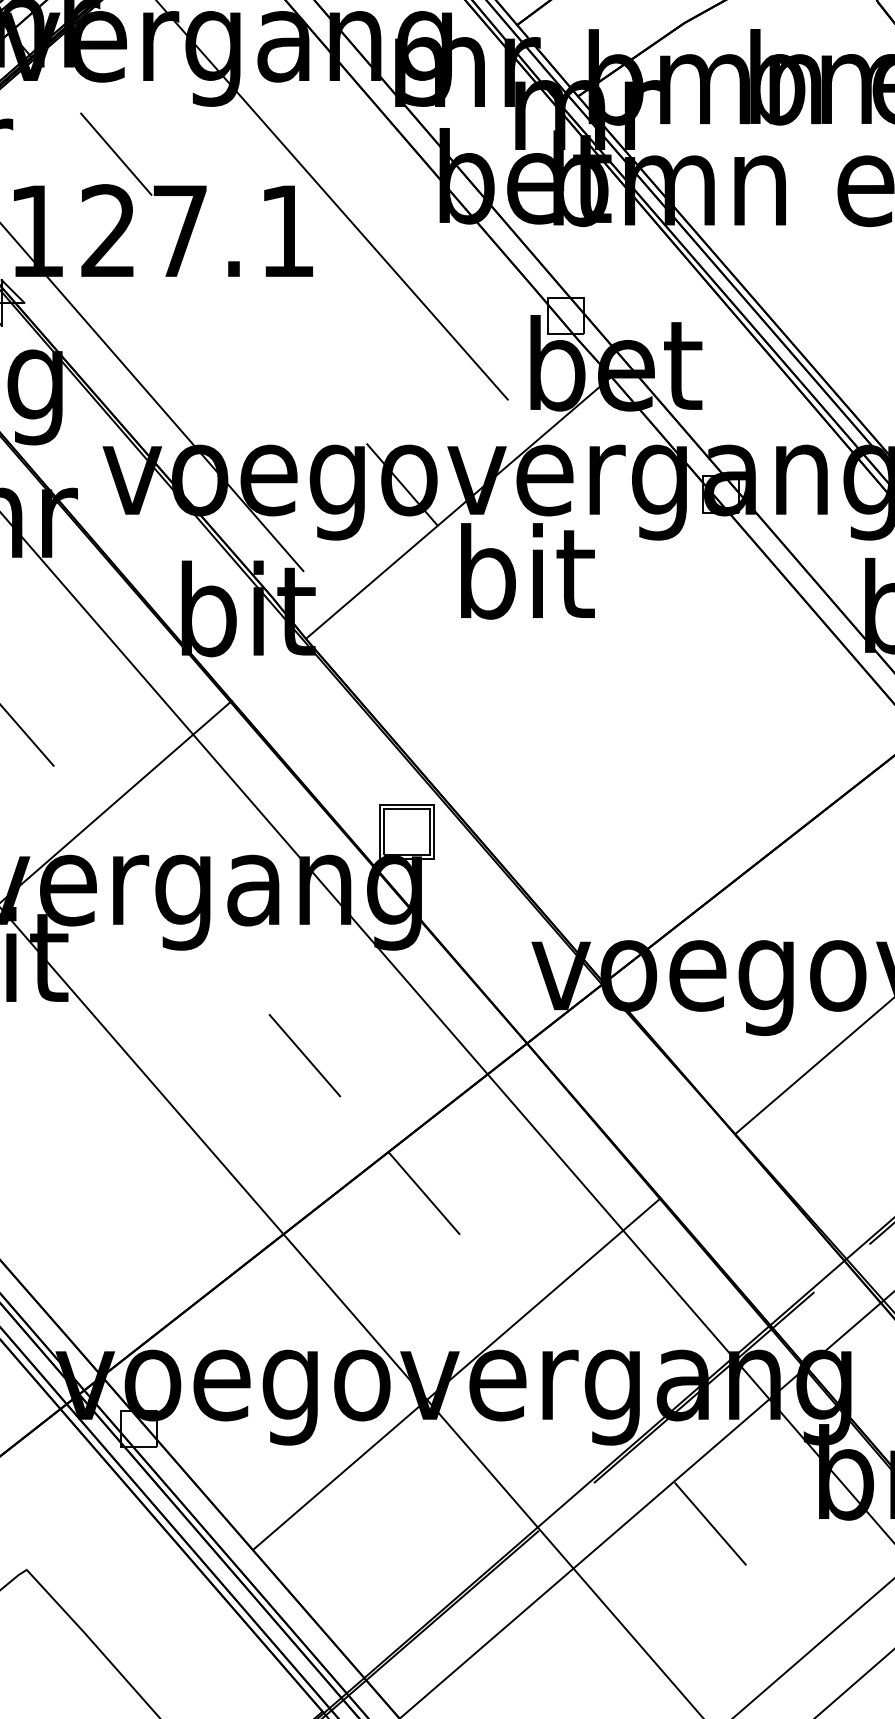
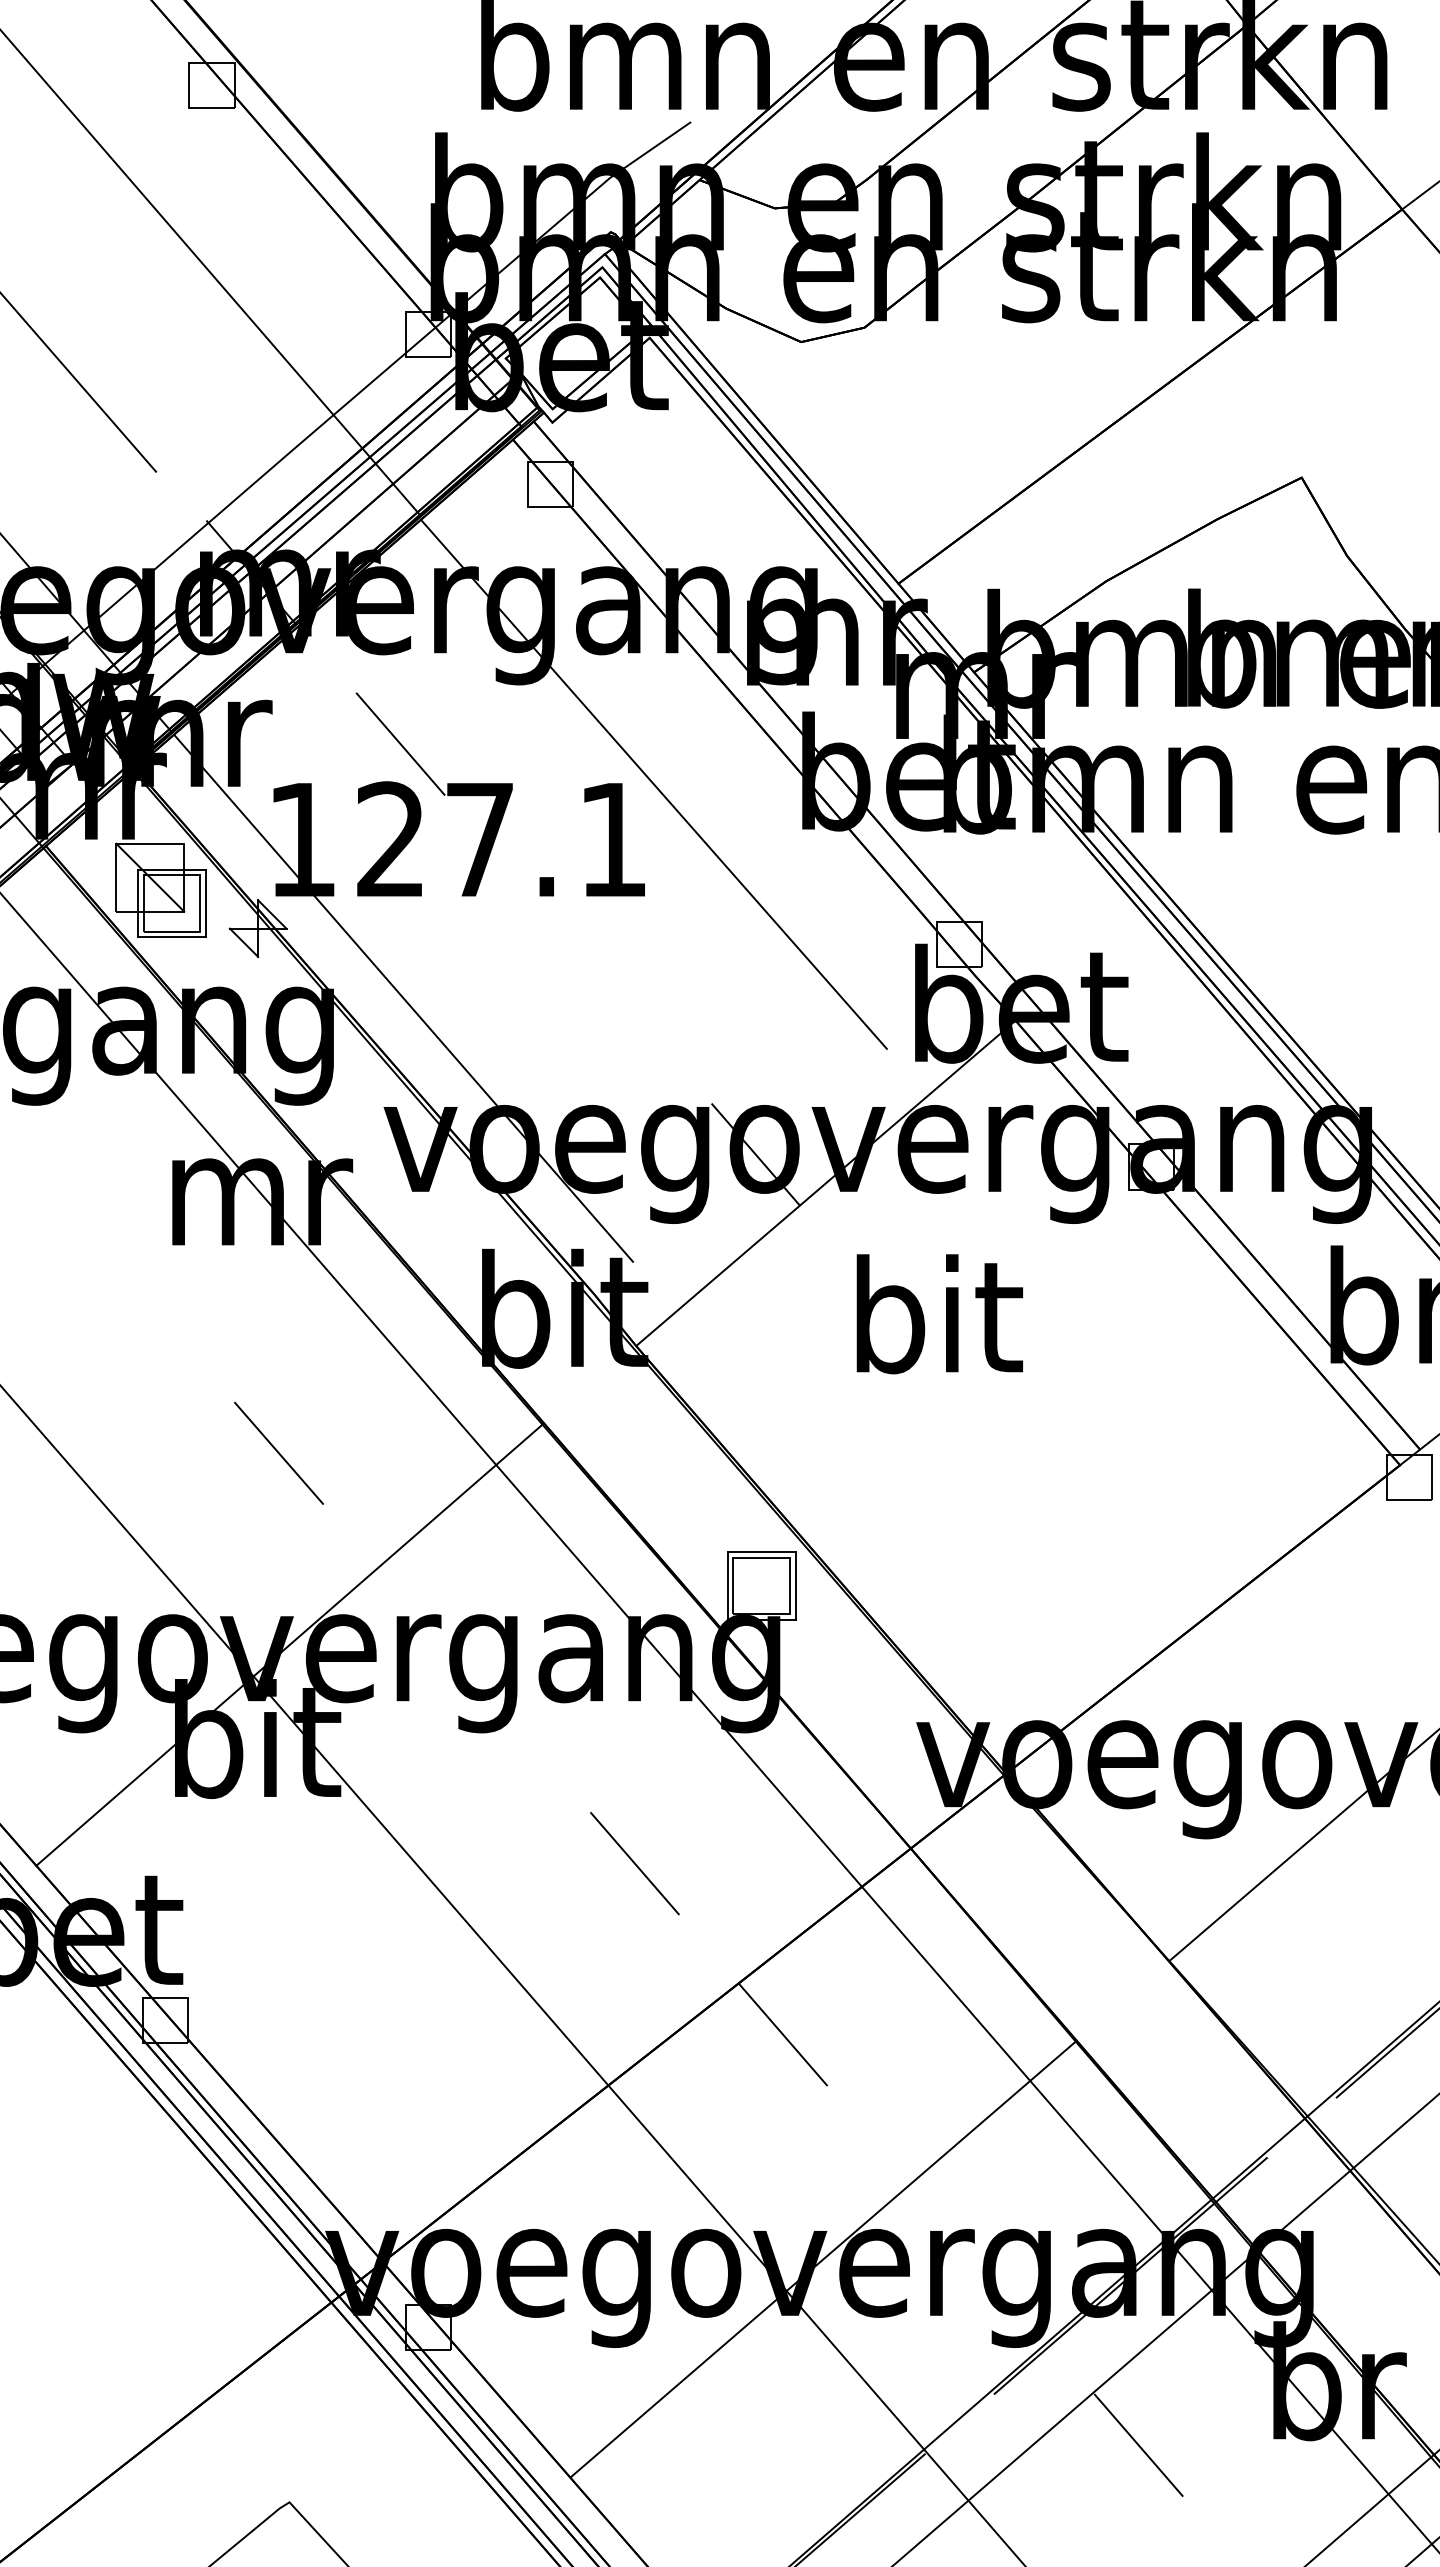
text: (527, 571) -> (939, 1314), moved

